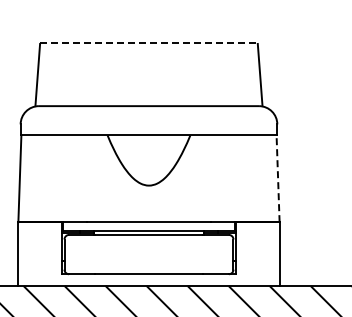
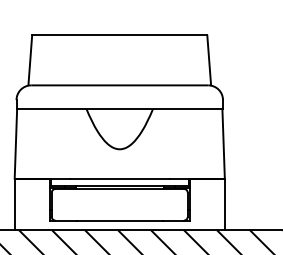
line: (148, 43) -> (119, 34), dashed -> solid
line: (278, 178) -> (223, 143), dashed -> solid

